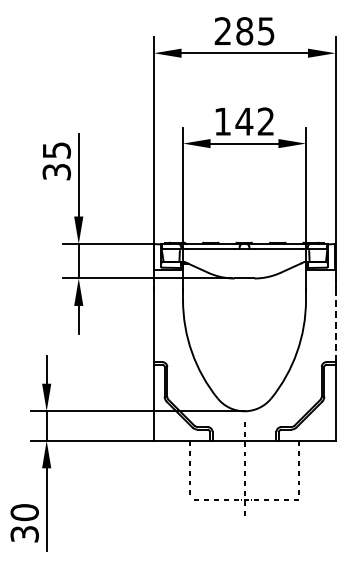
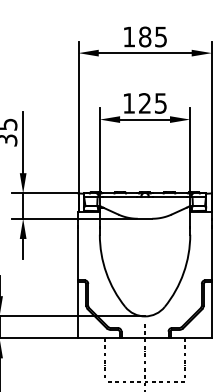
text: (222, 30) -> (128, 36), 285 -> 185
text: (254, 121) -> (152, 103), 142 -> 125
line: (335, 326) -> (211, 254), dashed -> solid

